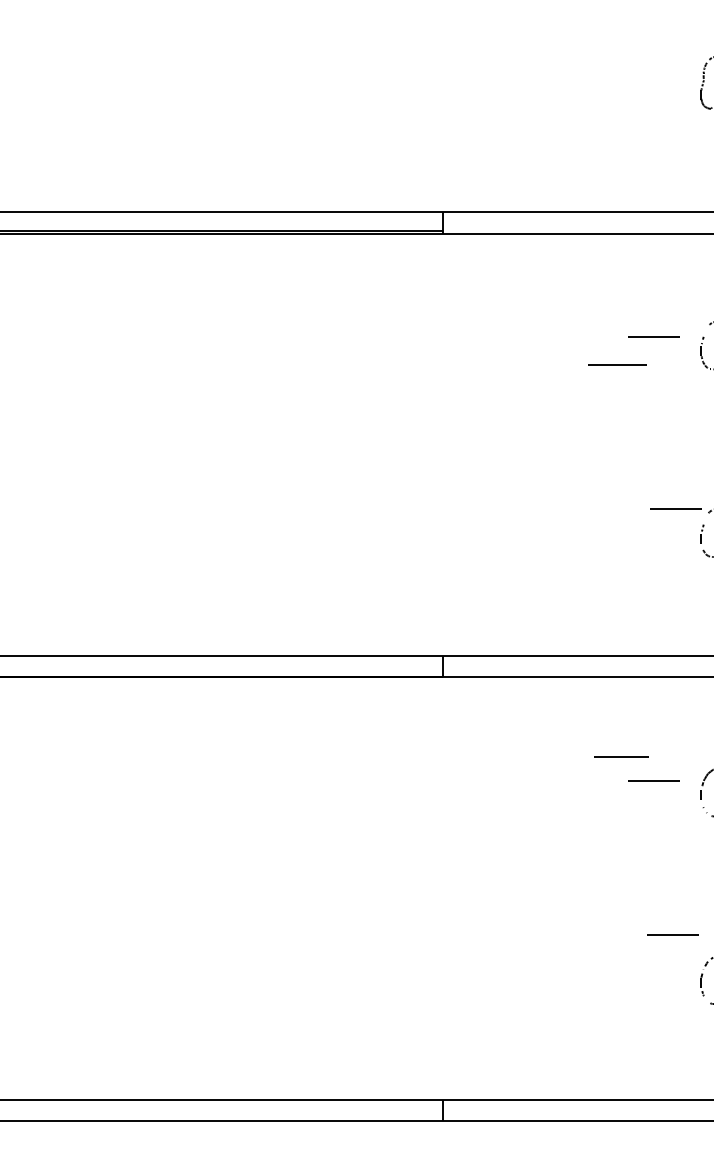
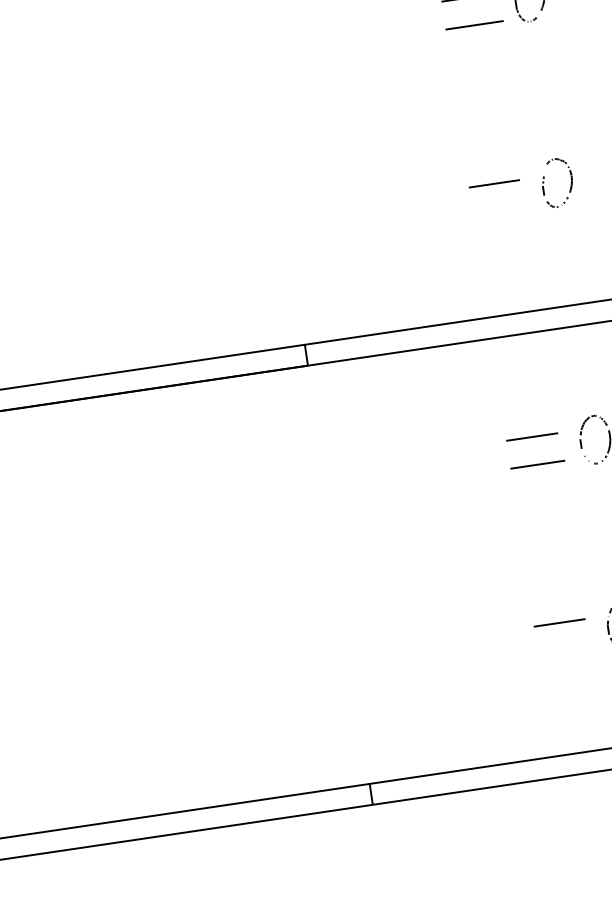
line: (617, 364) -> (474, 24), moved
line: (675, 508) -> (494, 183), moved
line: (621, 756) -> (537, 464), moved
line: (672, 934) -> (559, 622), moved

